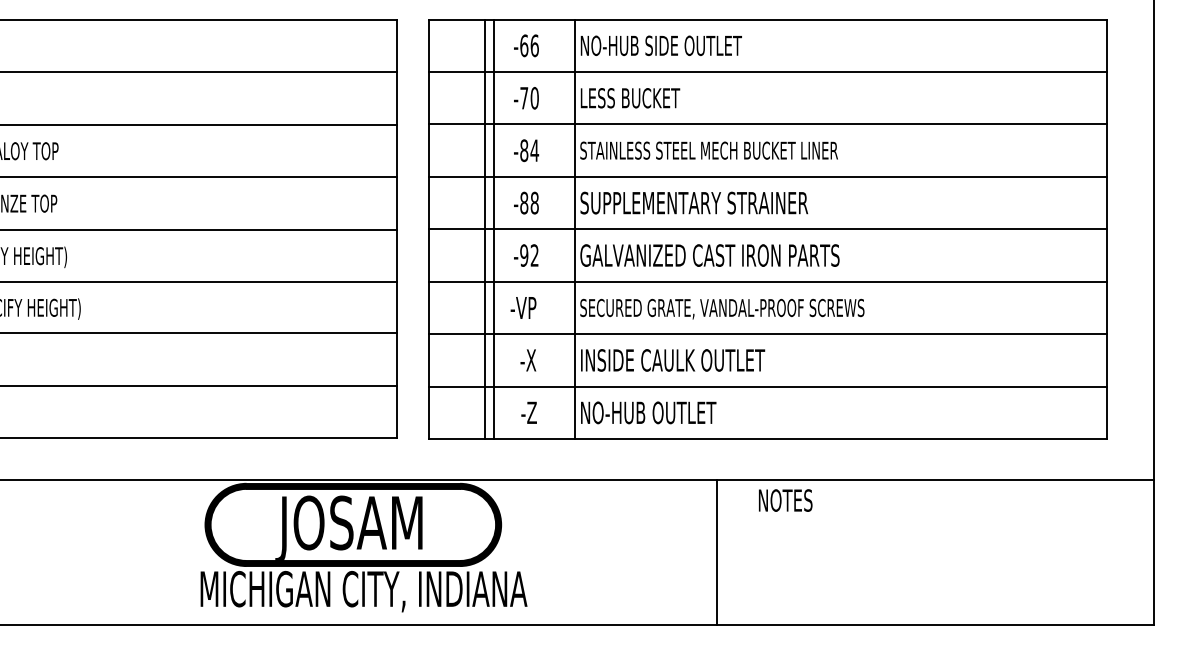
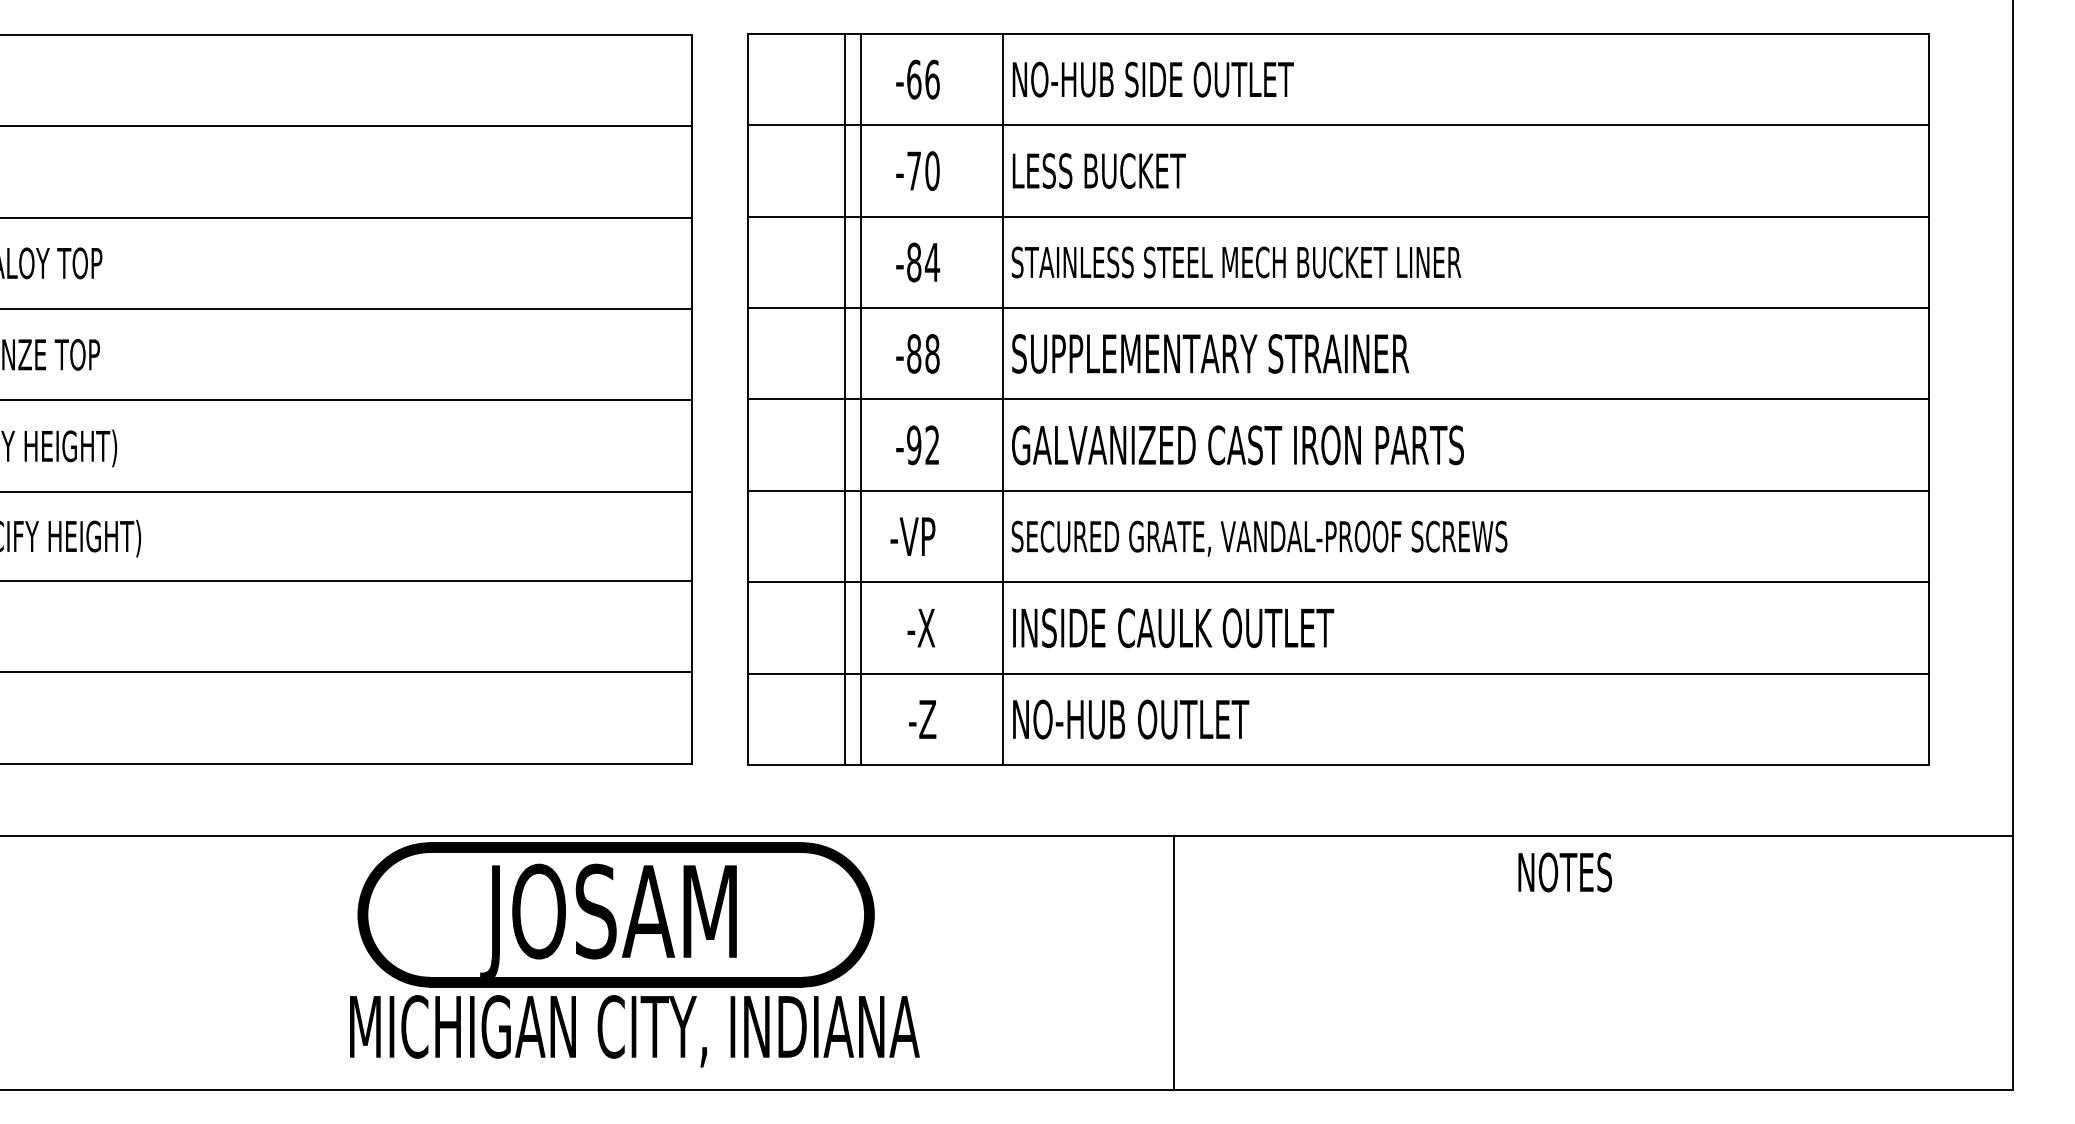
text: (785, 500) -> (1564, 872), moved
line: (717, 552) -> (1174, 962), moved

